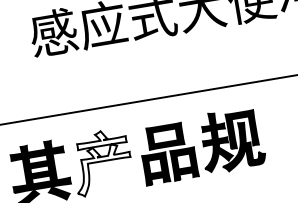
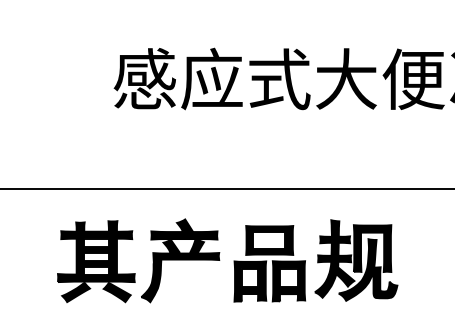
fill: (102, 162) -> (180, 260), added

